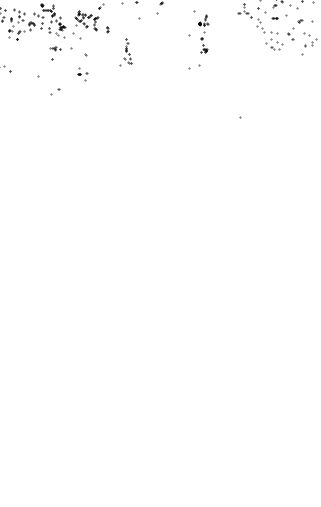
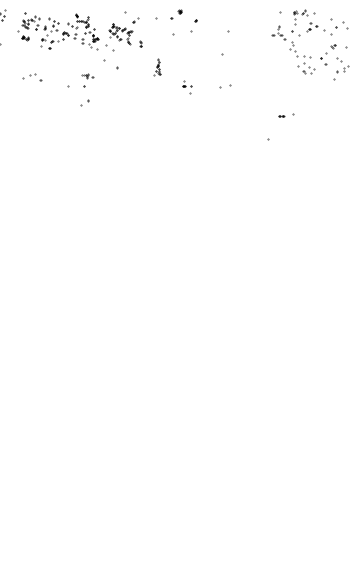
part: (279, 17) -> (286, 115), moved
part: (203, 33) -> (236, 53), removed
part: (124, 52) -> (156, 67), size x0.6
part: (55, 53) -> (87, 80), moved
part: (82, 74) -> (187, 87), moved

